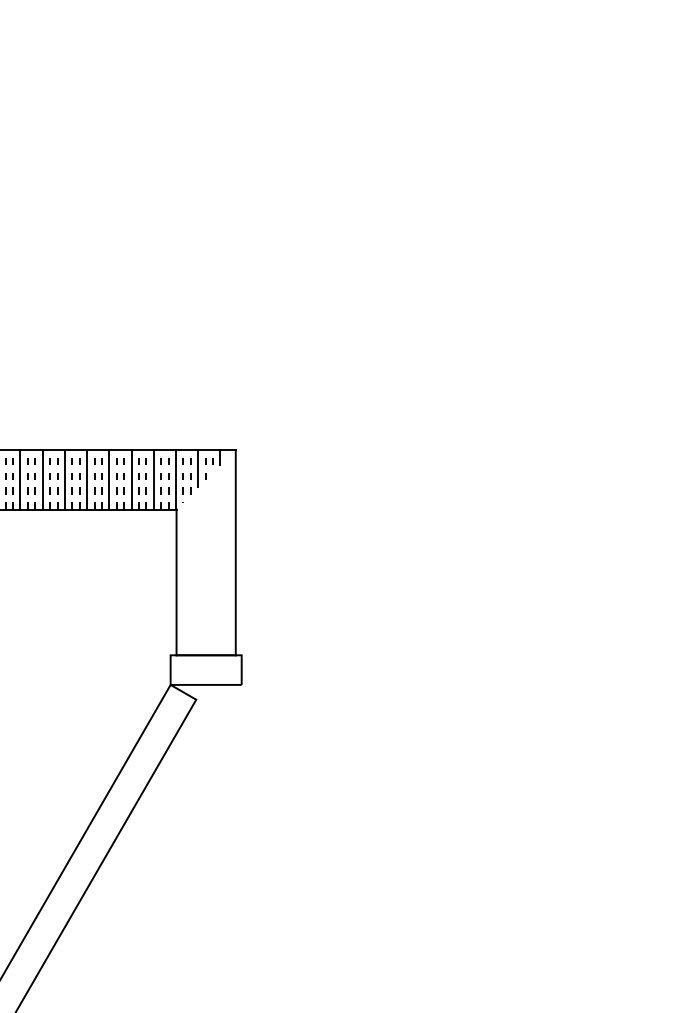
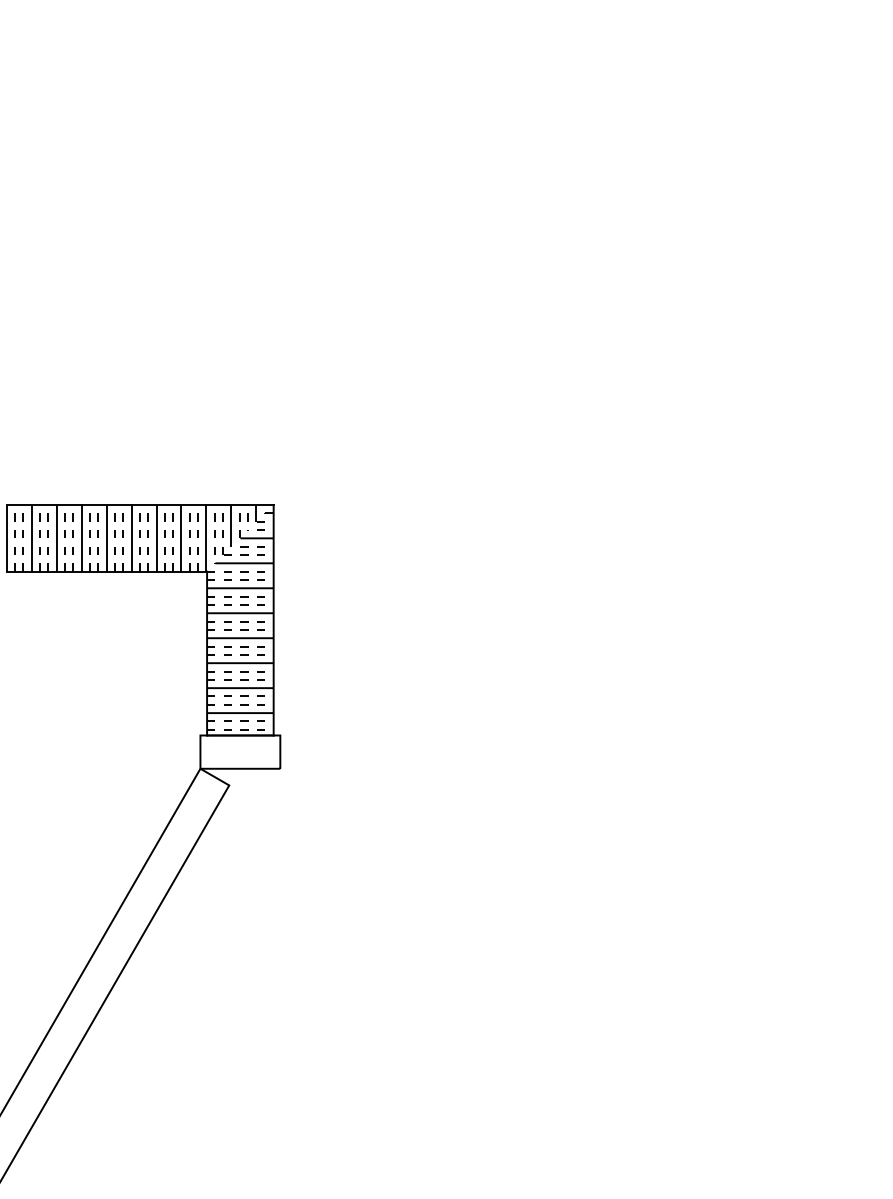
hatch: (206, 553) -> (240, 621), added

